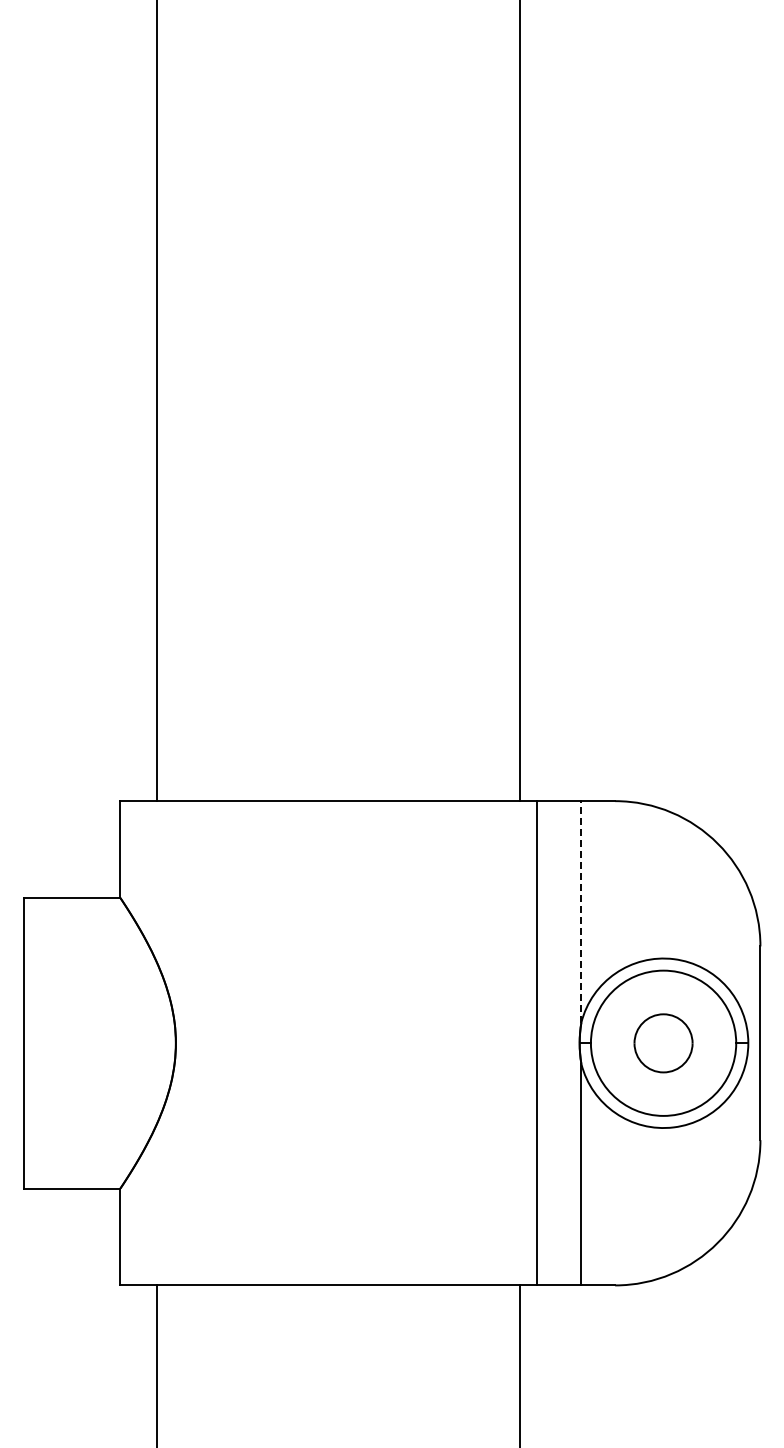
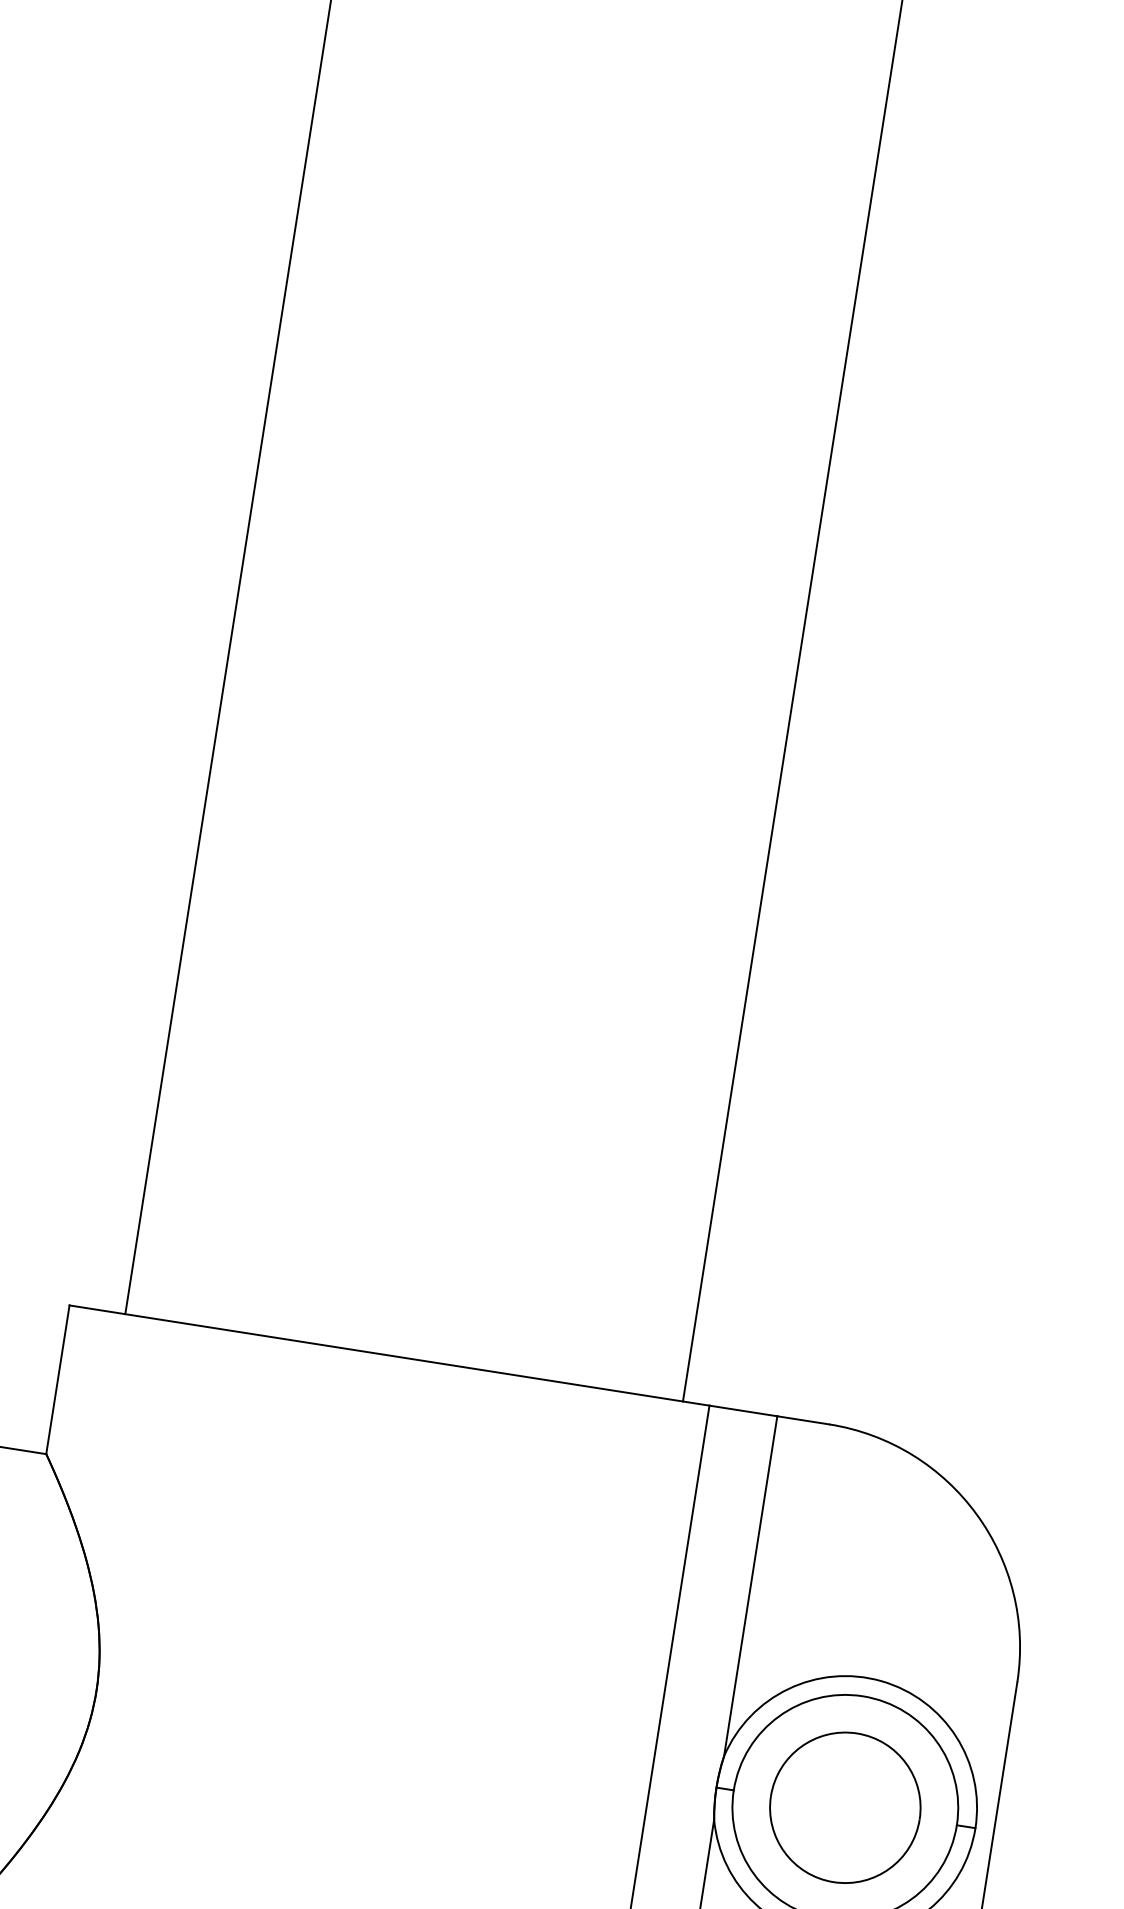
line: (581, 911) -> (750, 1585), dashed -> solid
part: (663, 1043) -> (845, 1808), size x1.67

